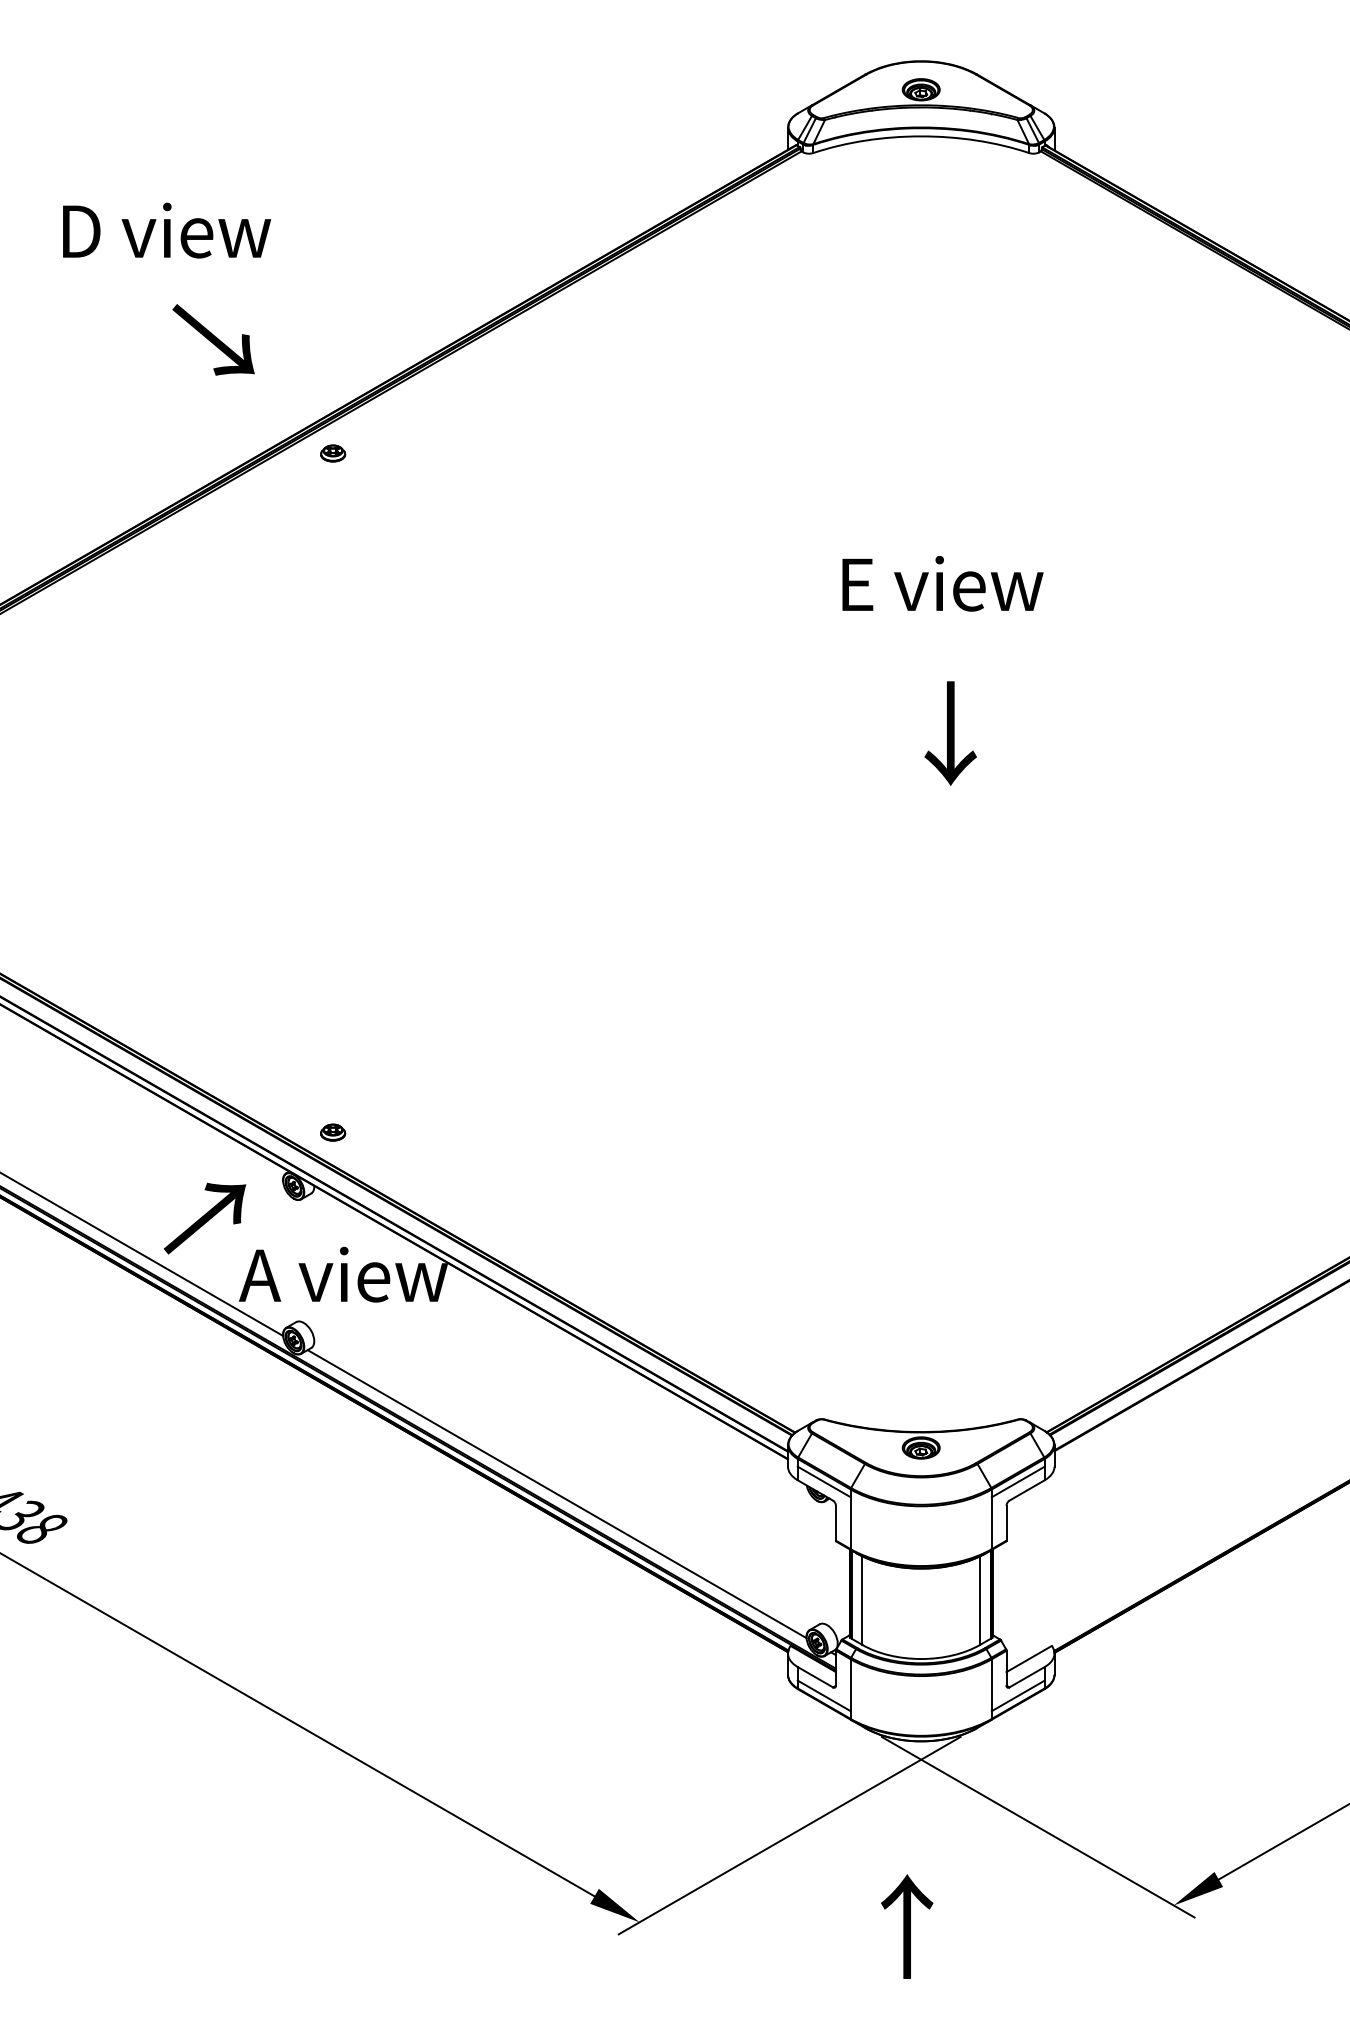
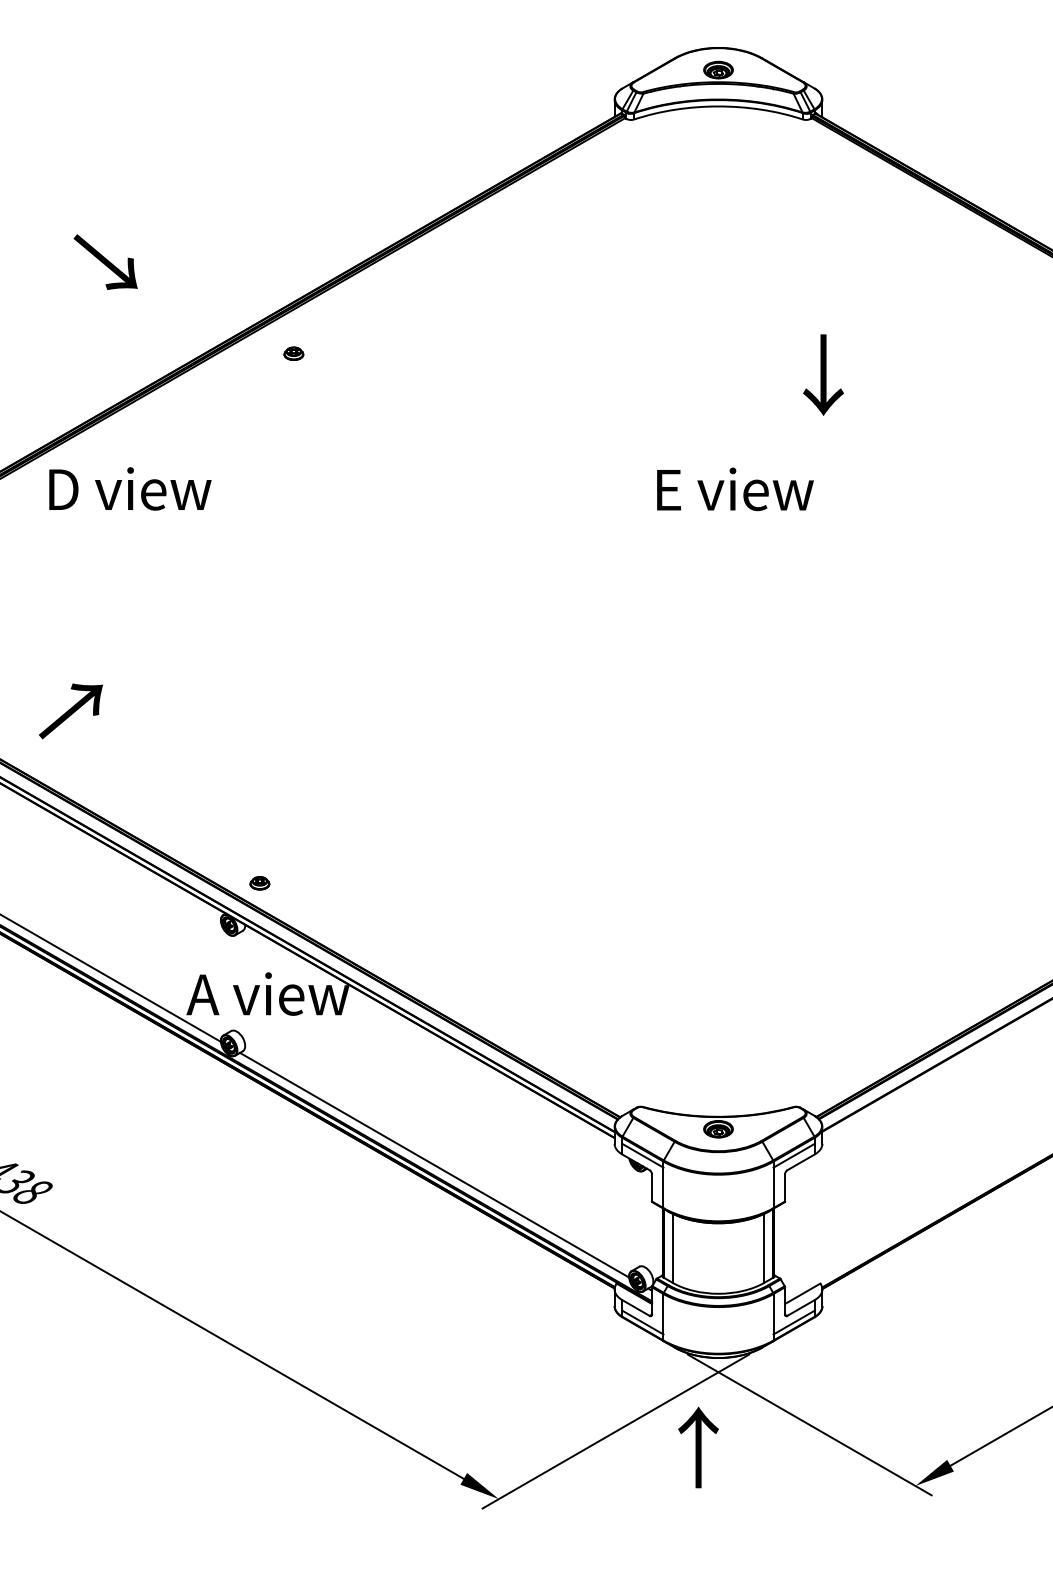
text: (167, 230) -> (130, 488), moved
text: (213, 339) -> (105, 261), moved
part: (332, 453) -> (293, 353), moved
text: (943, 583) -> (735, 489), moved
text: (950, 732) -> (823, 374), moved
text: (204, 1218) -> (70, 711), moved
text: (907, 1926) -> (698, 1447), moved

